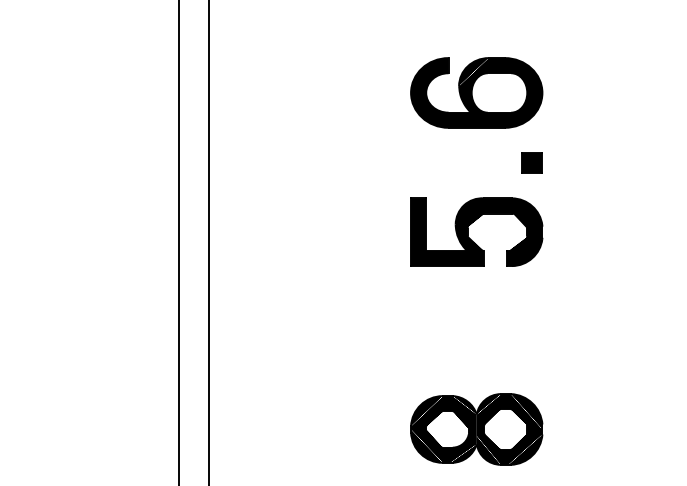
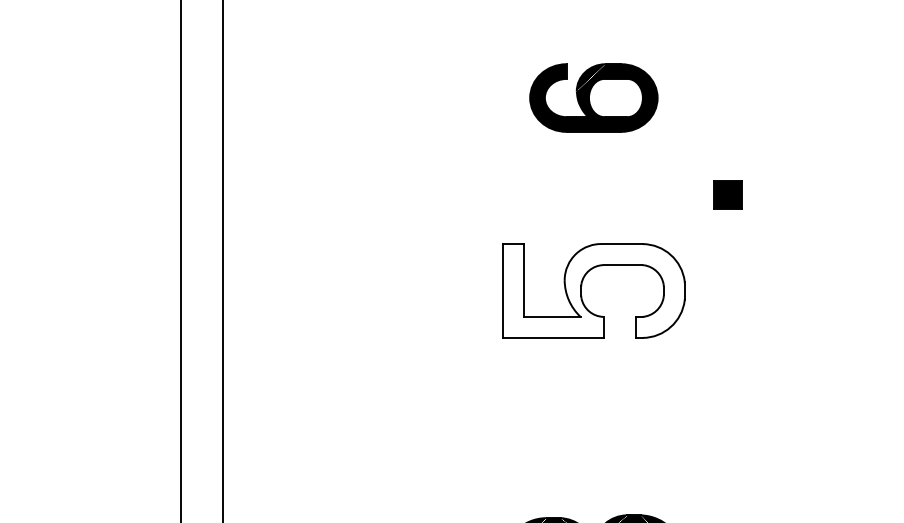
part: (476, 92) -> (593, 97), size x0.7
part: (531, 162) -> (726, 194), moved
fill: (476, 232) -> (593, 291), removed

